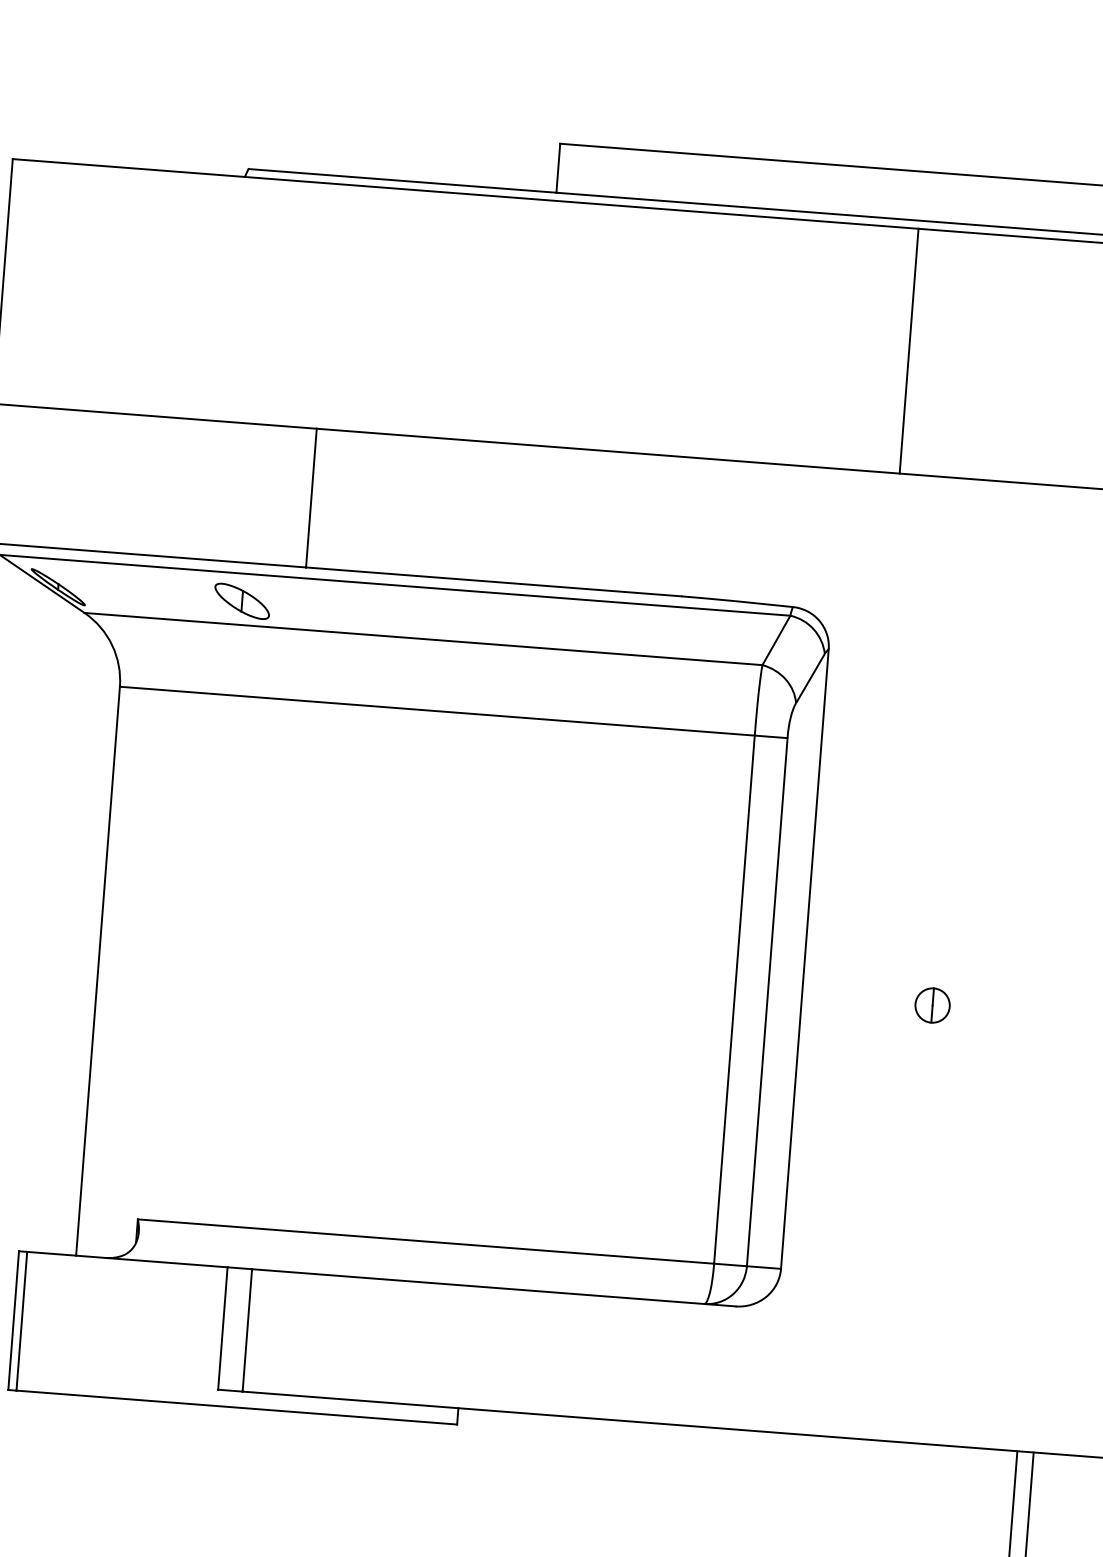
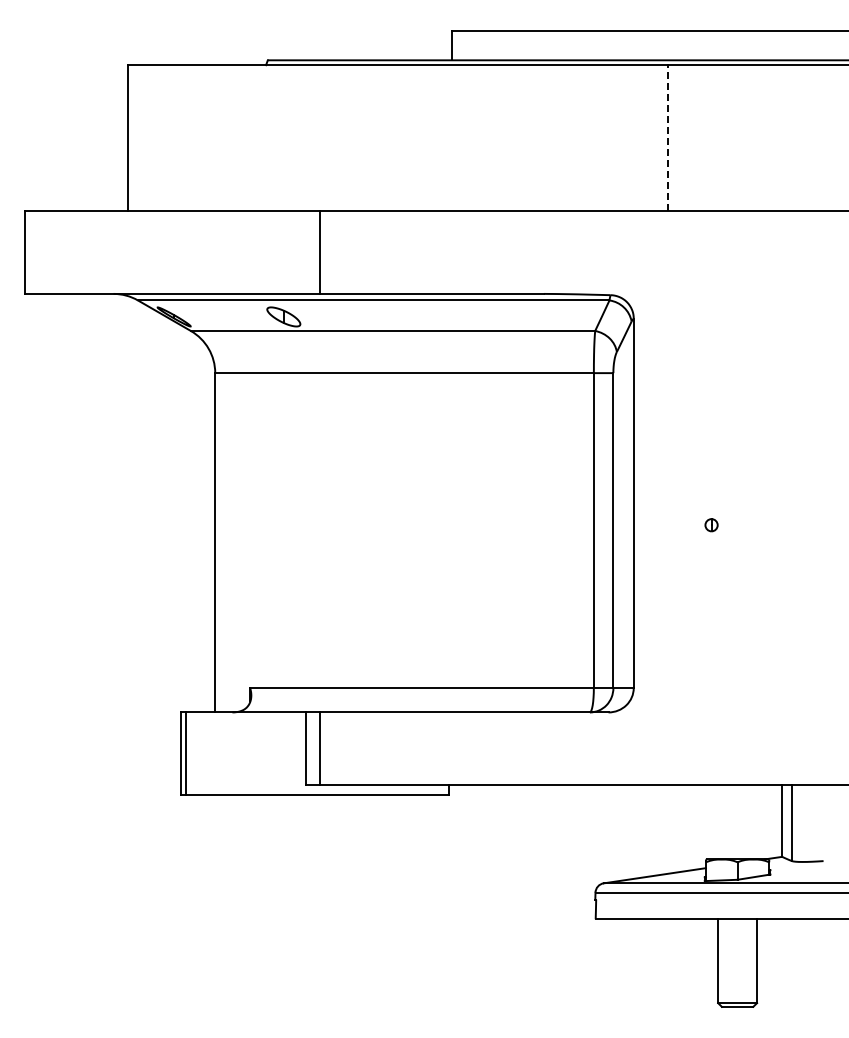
line: (908, 351) -> (667, 138), solid -> dashed
part: (932, 1006) -> (711, 525), size x0.6

